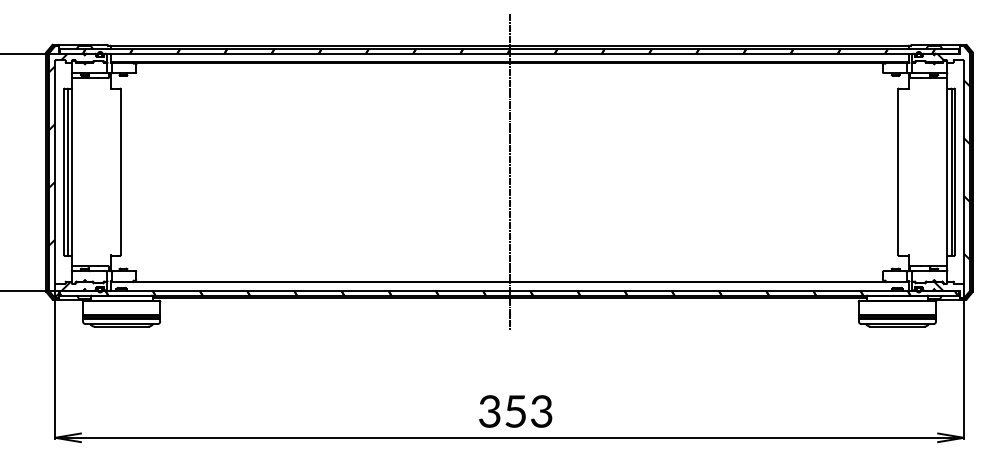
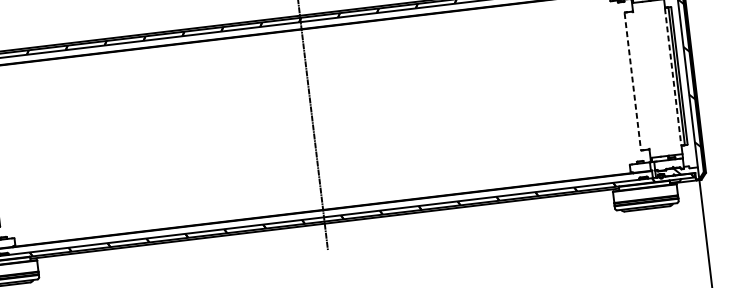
line: (898, 172) -> (633, 81), solid -> dashed
line: (947, 172) -> (673, 76), solid -> dashed

